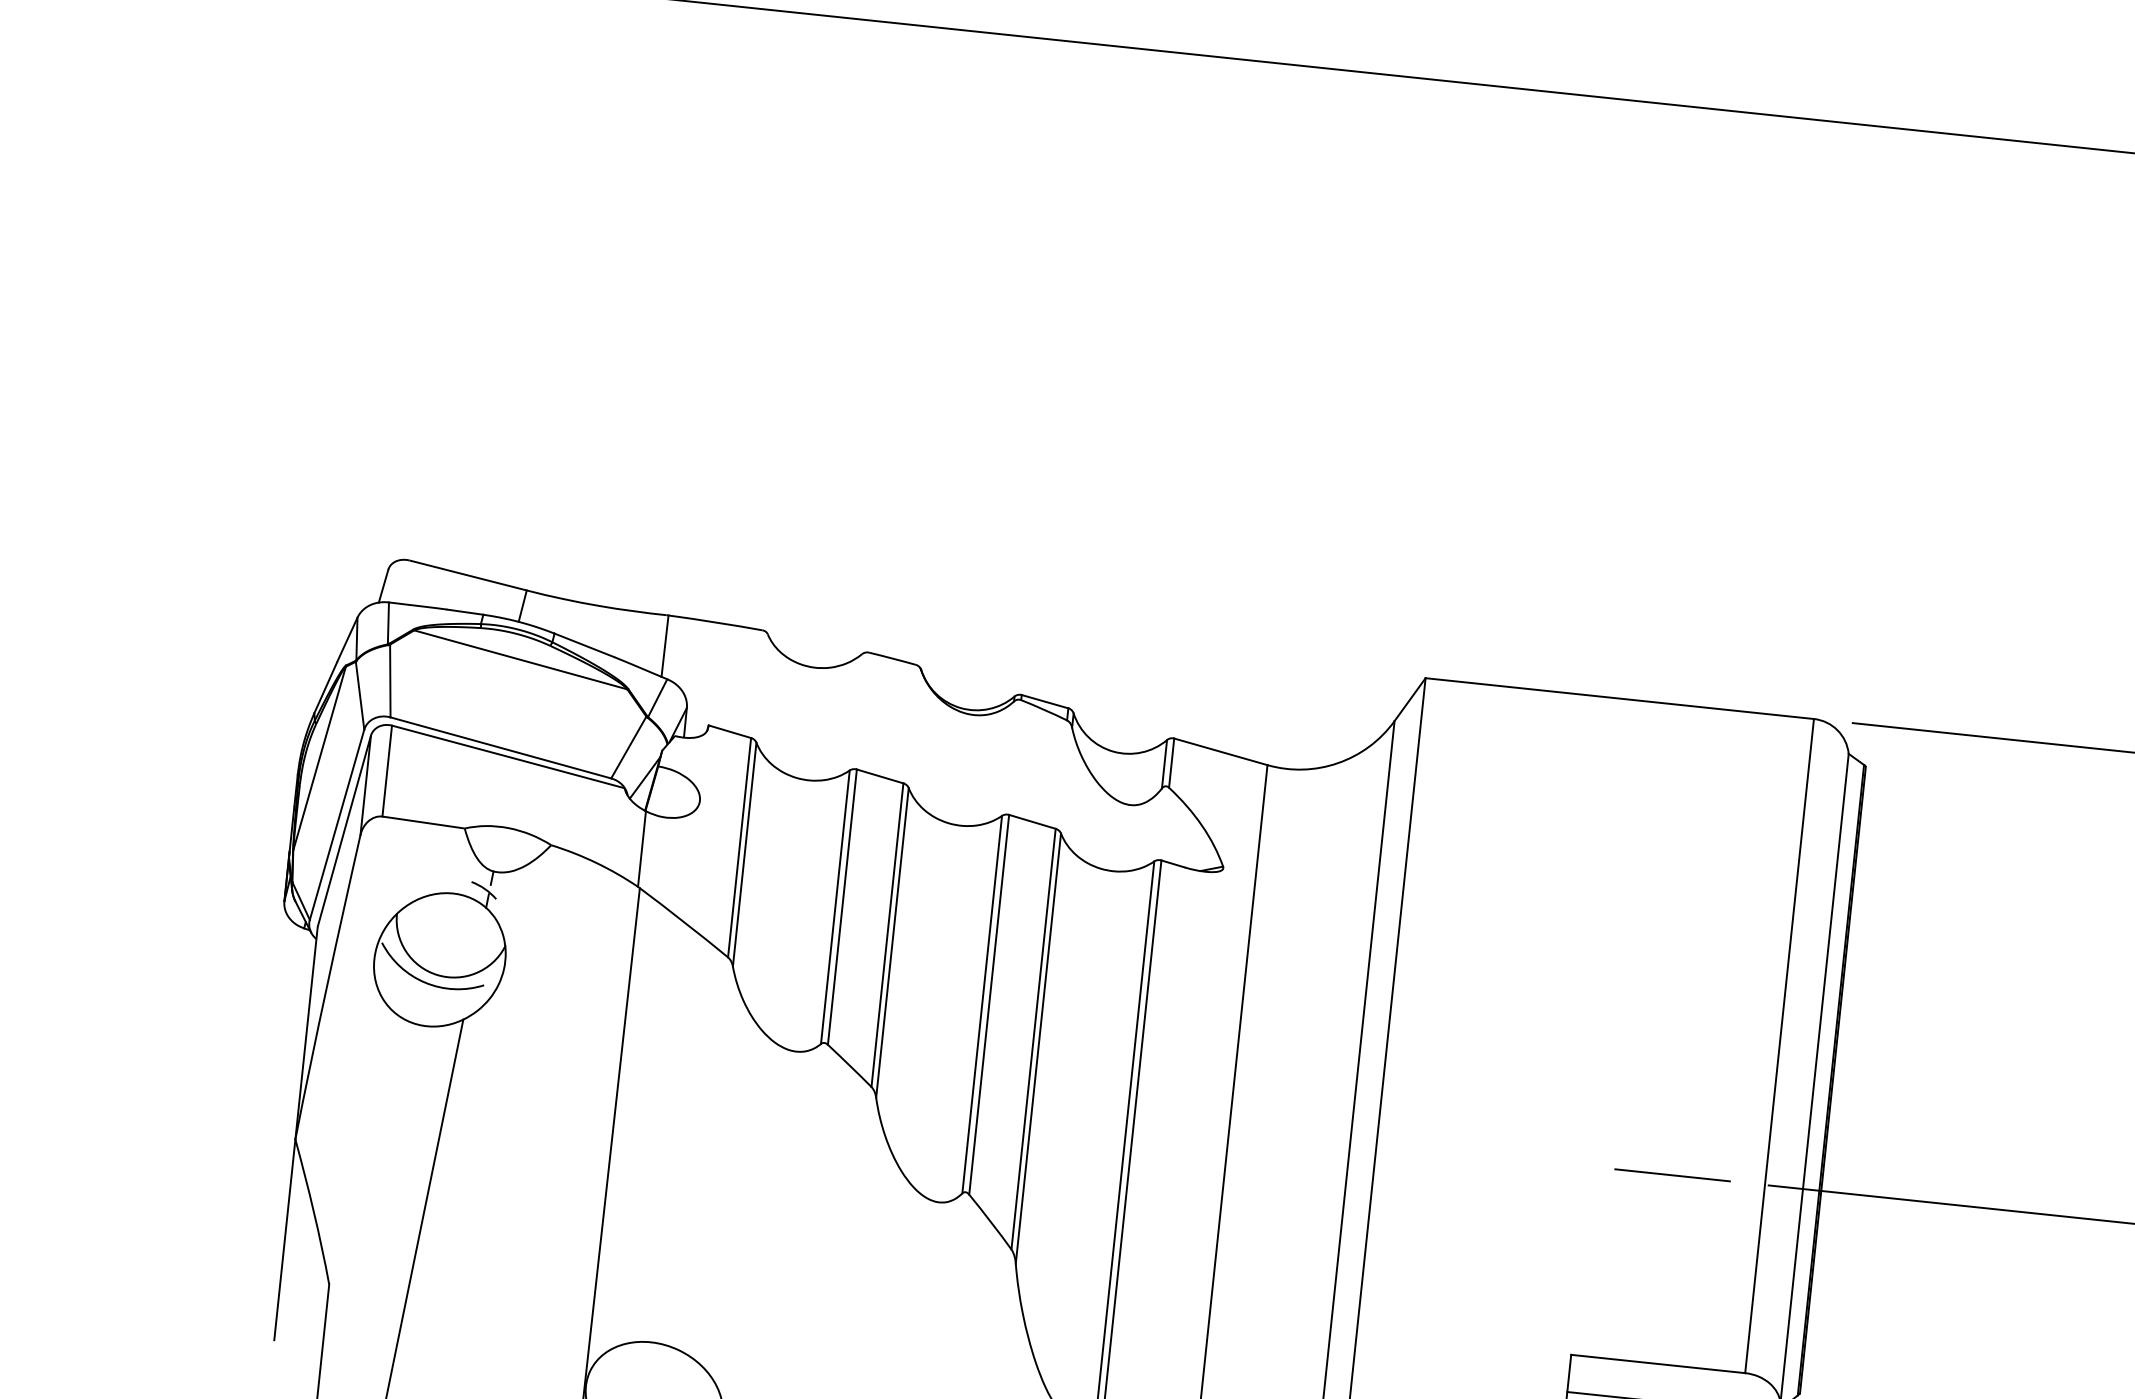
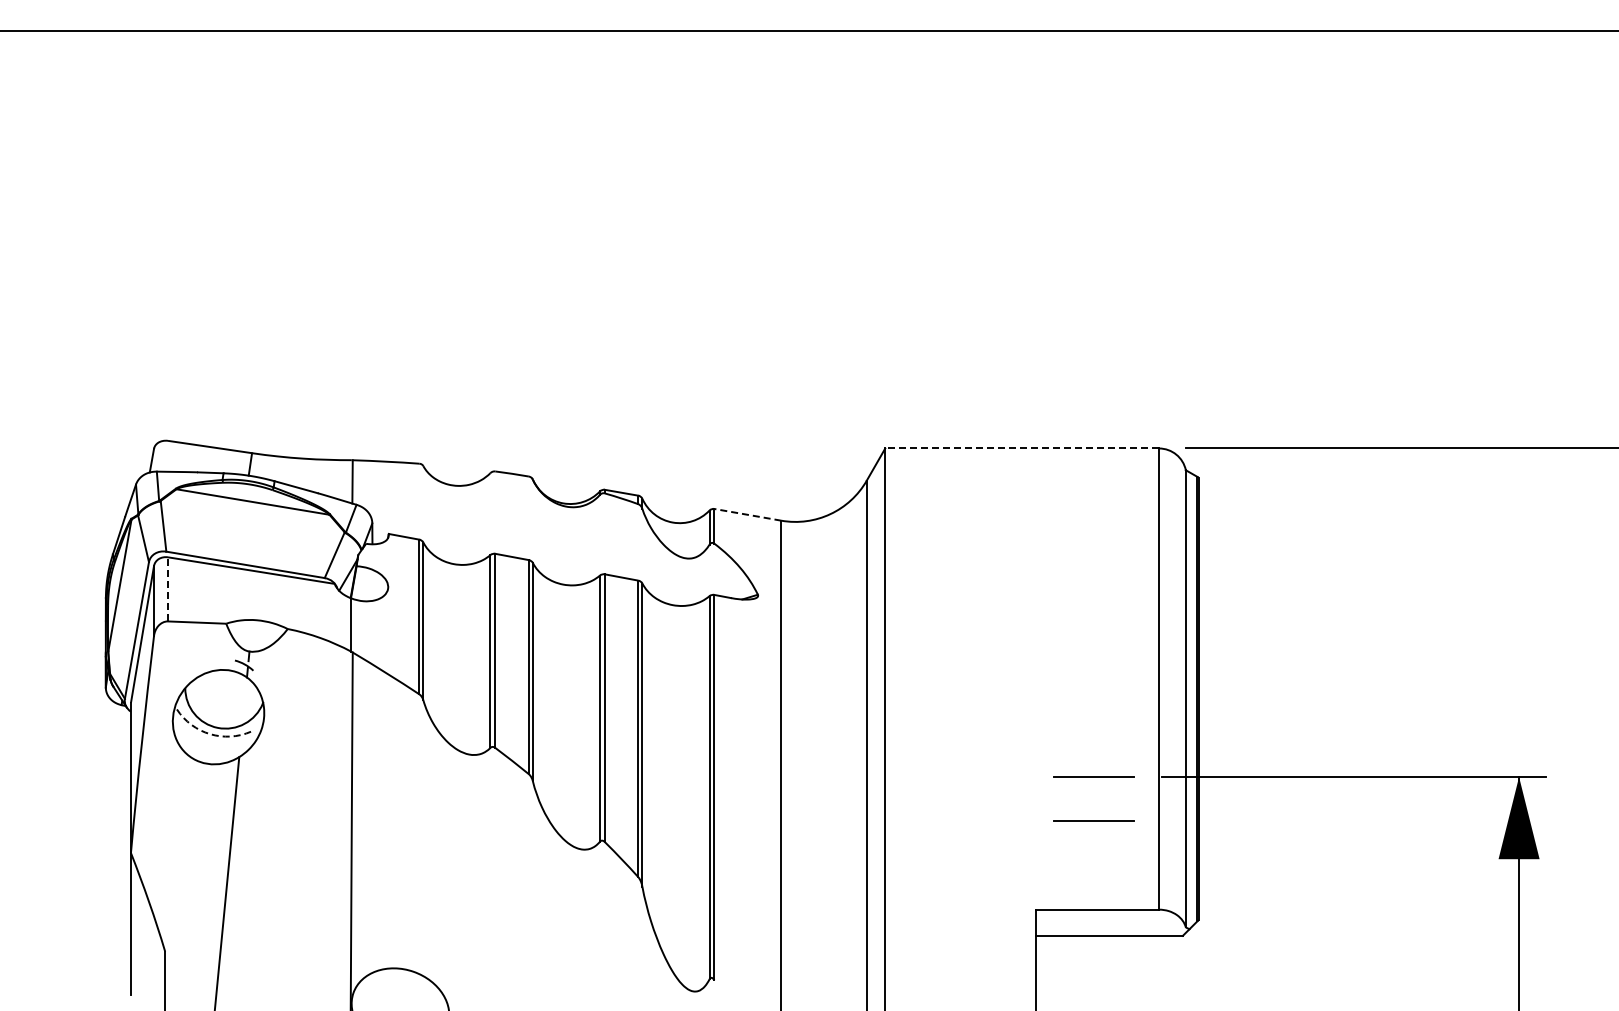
line: (1620, 698) -> (1022, 448), solid -> dashed
line: (1220, 751) -> (747, 514), solid -> dashed
line: (388, 769) -> (168, 588), solid -> dashed
arc: (425, 983) -> (210, 734), solid -> dashed
line: (1665, 1236) -> (1093, 820), added

